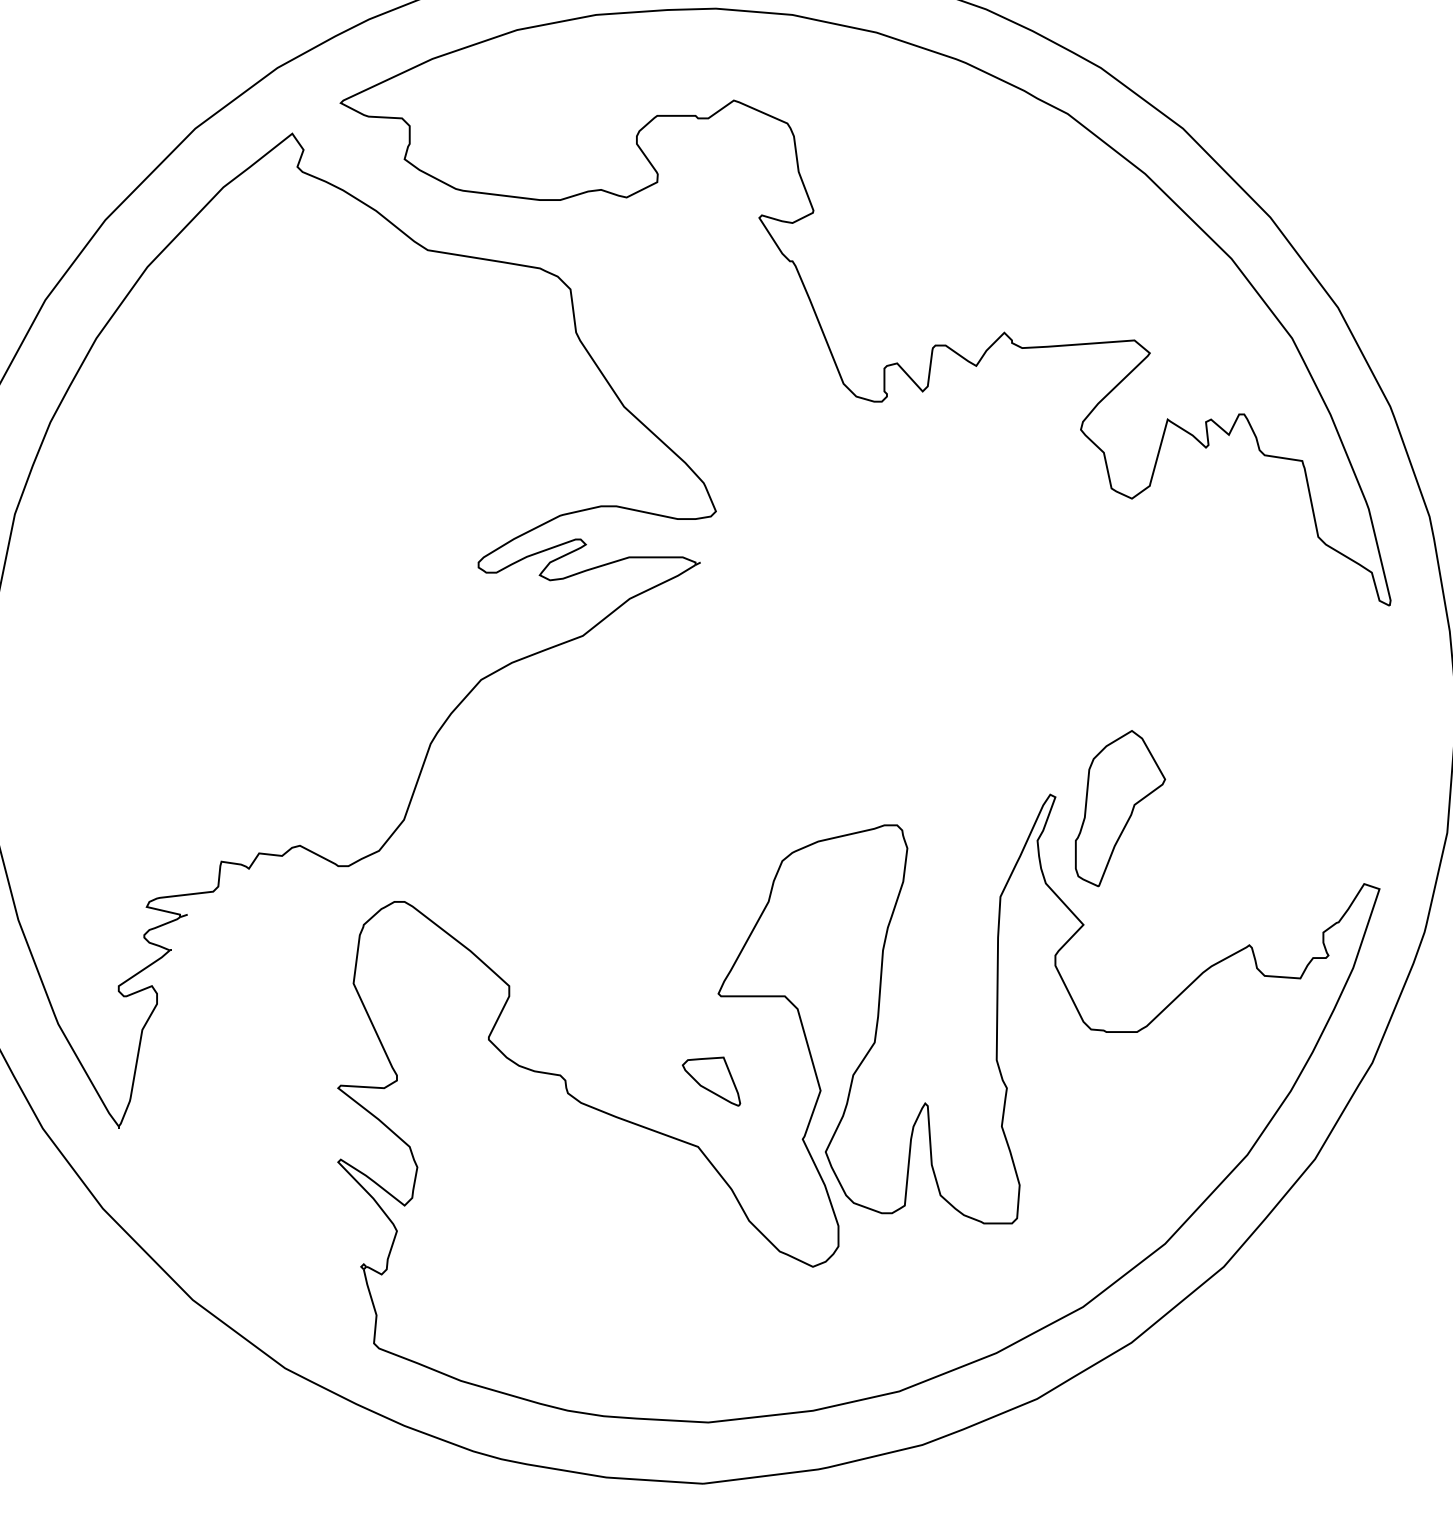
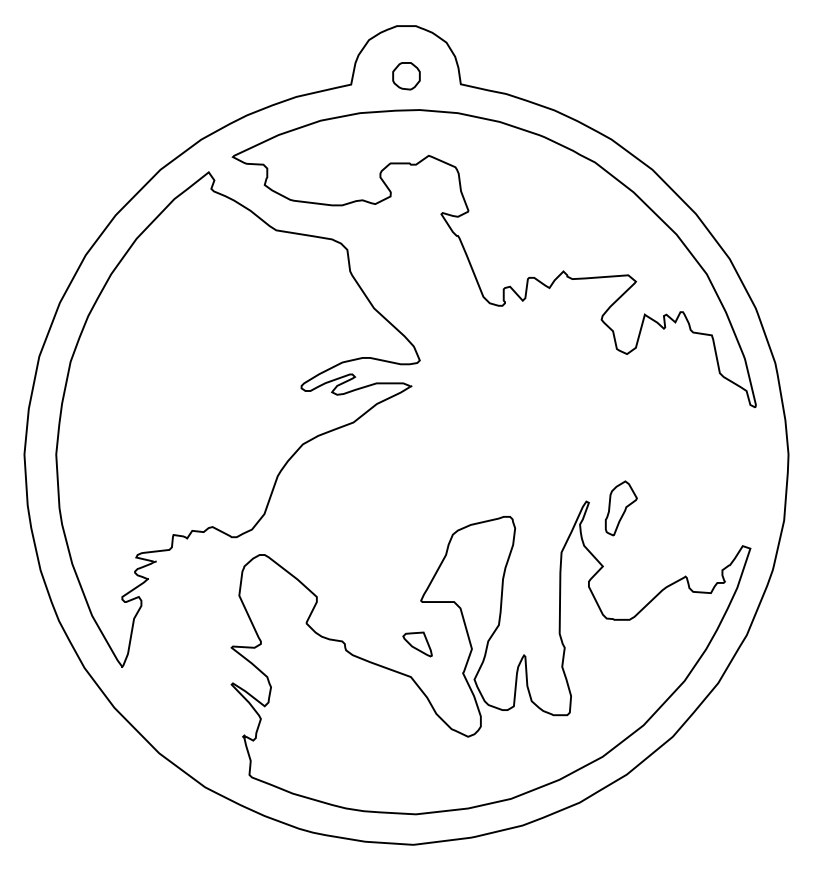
part: (1120, 808) -> (621, 508), size x0.7

